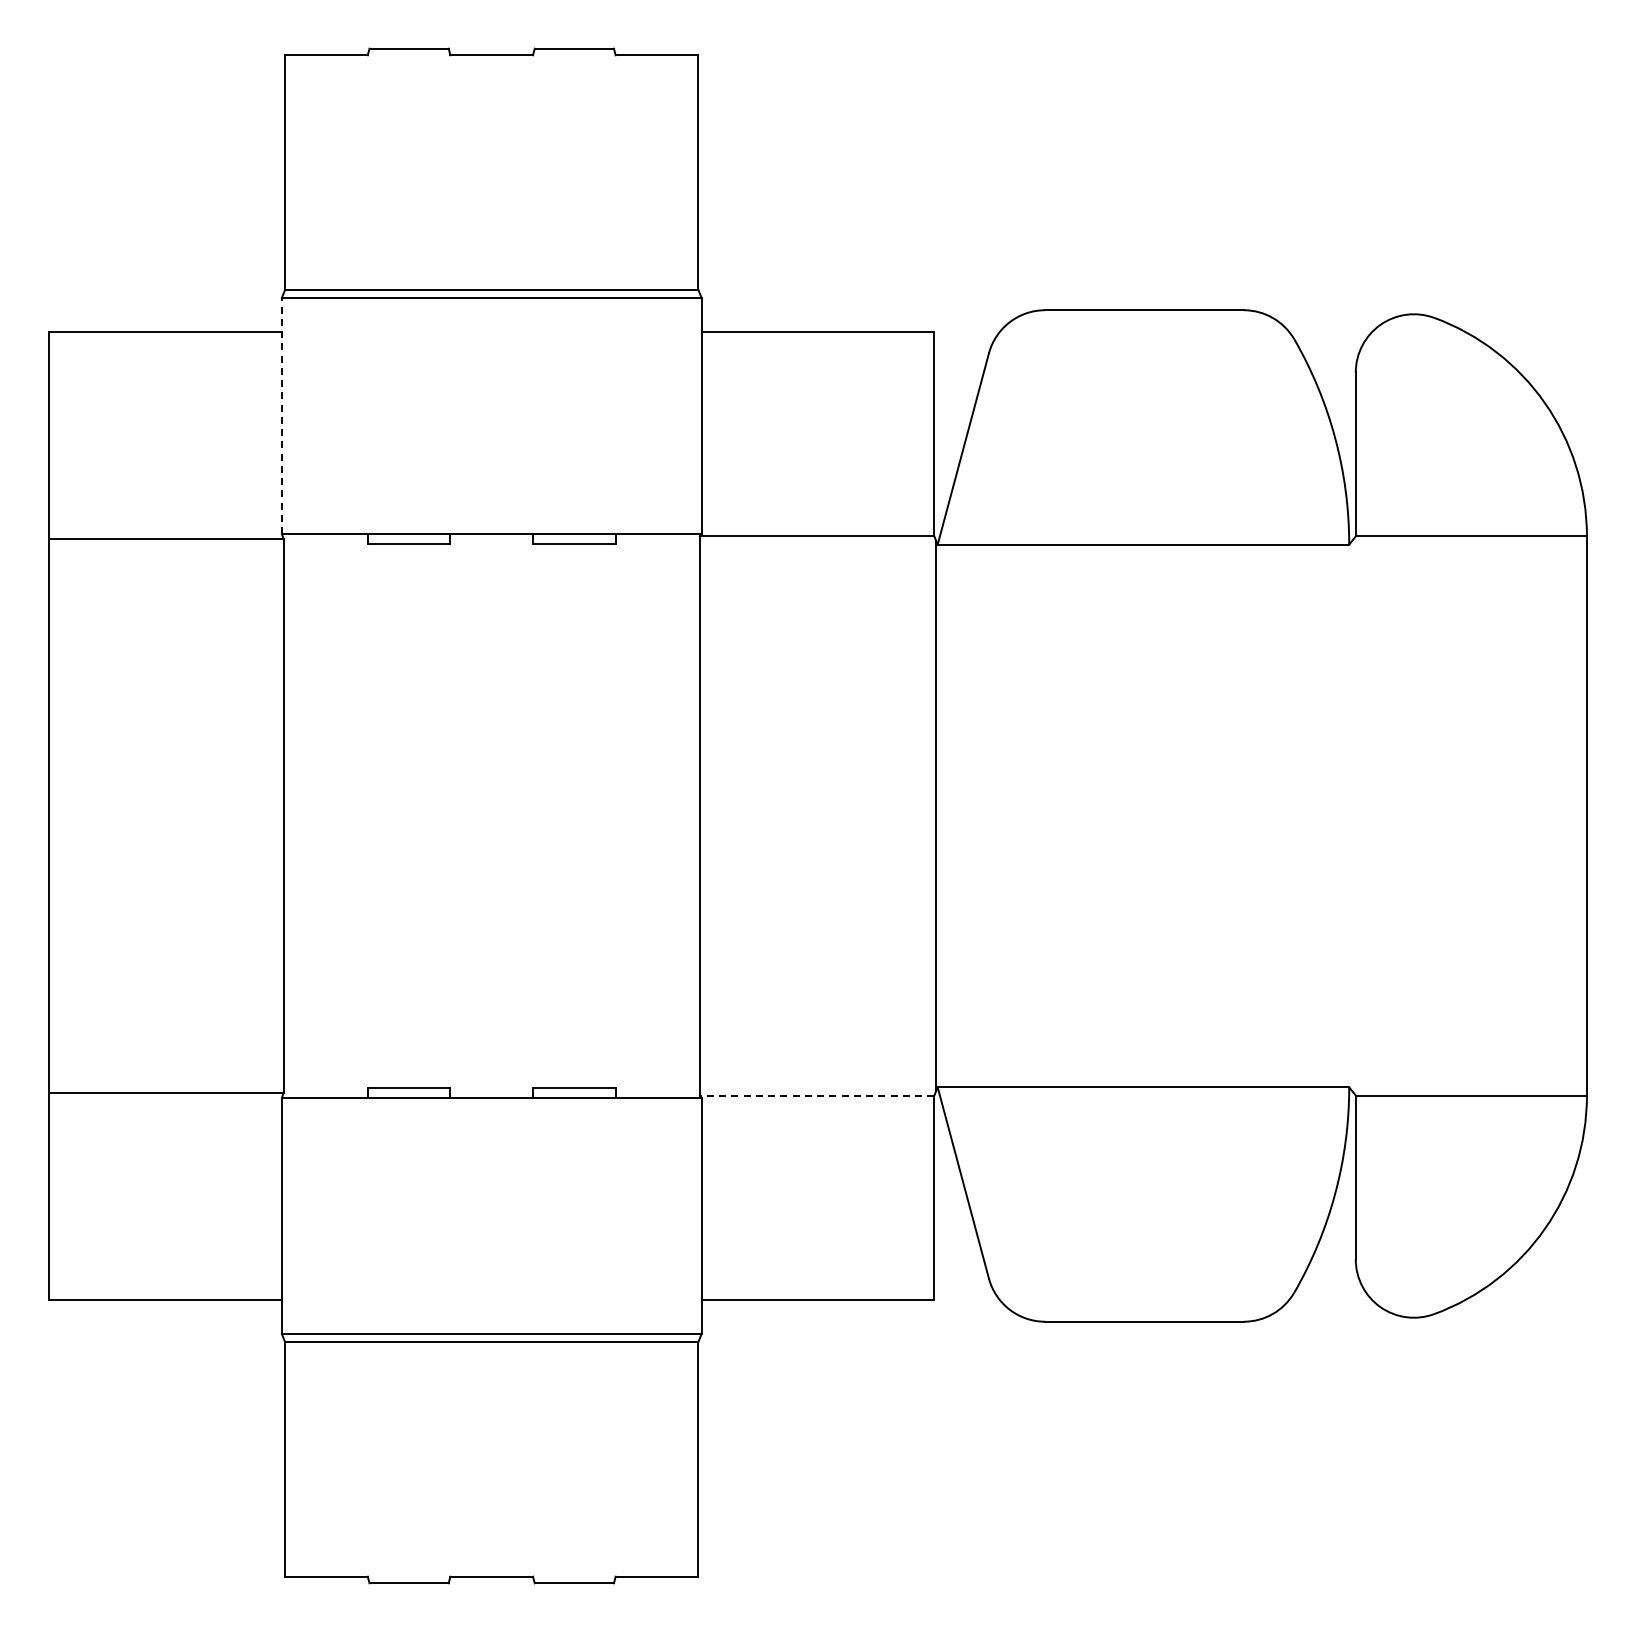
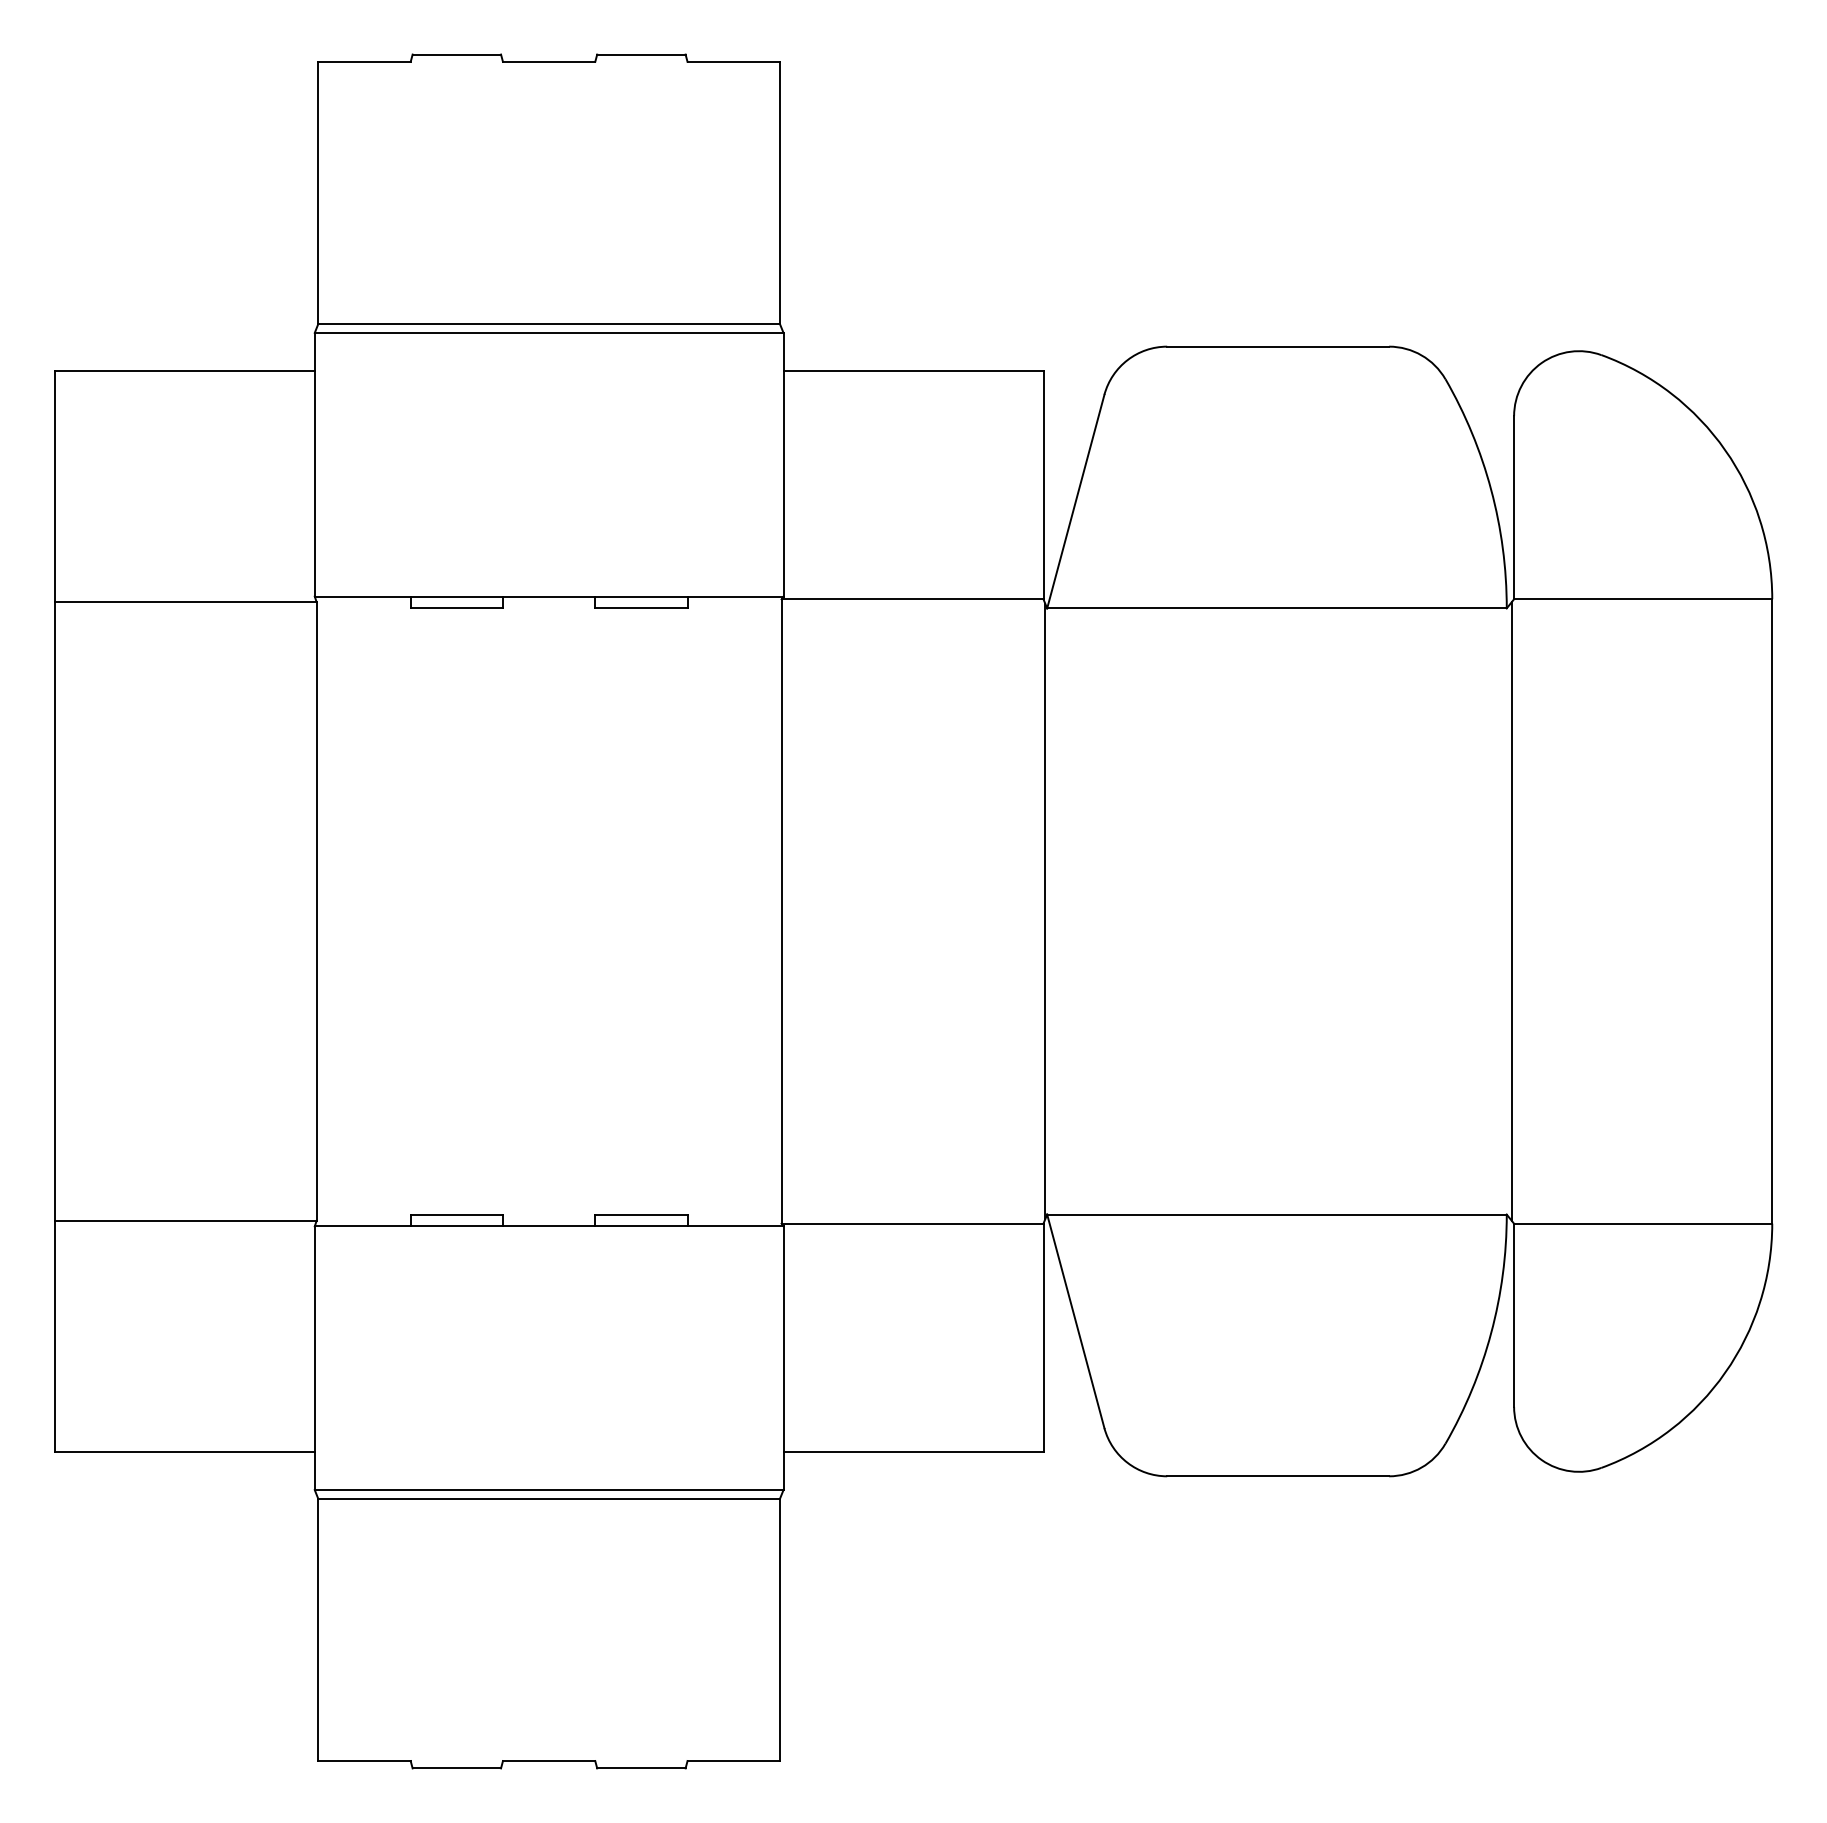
line: (281, 415) -> (314, 464), dashed -> solid
line: (1354, 815) -> (1512, 910), added
line: (816, 1095) -> (911, 1223), dashed -> solid

